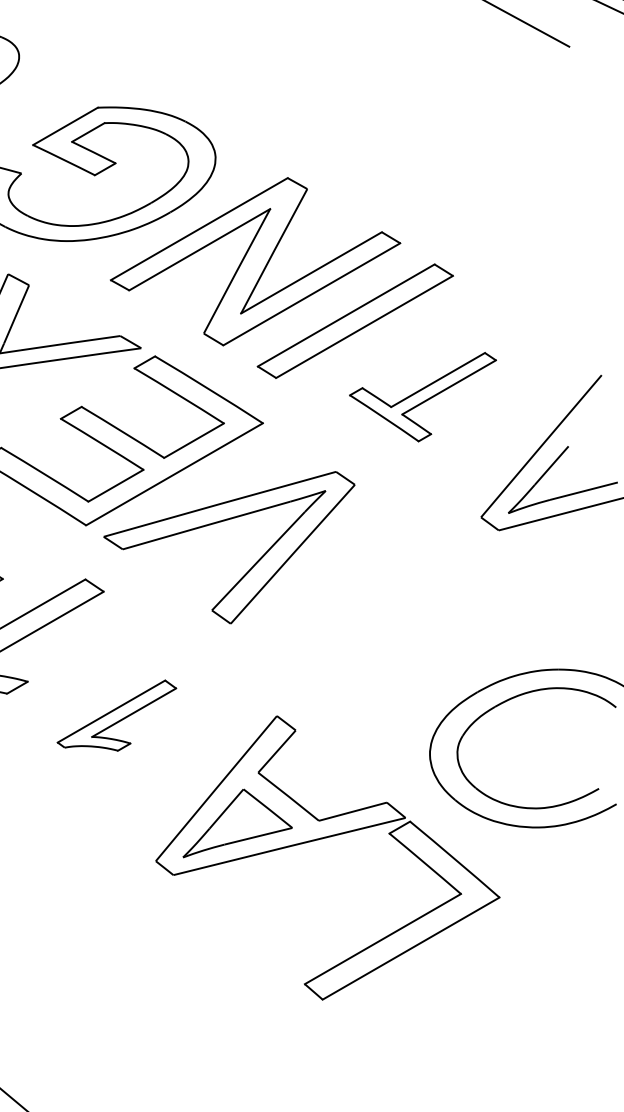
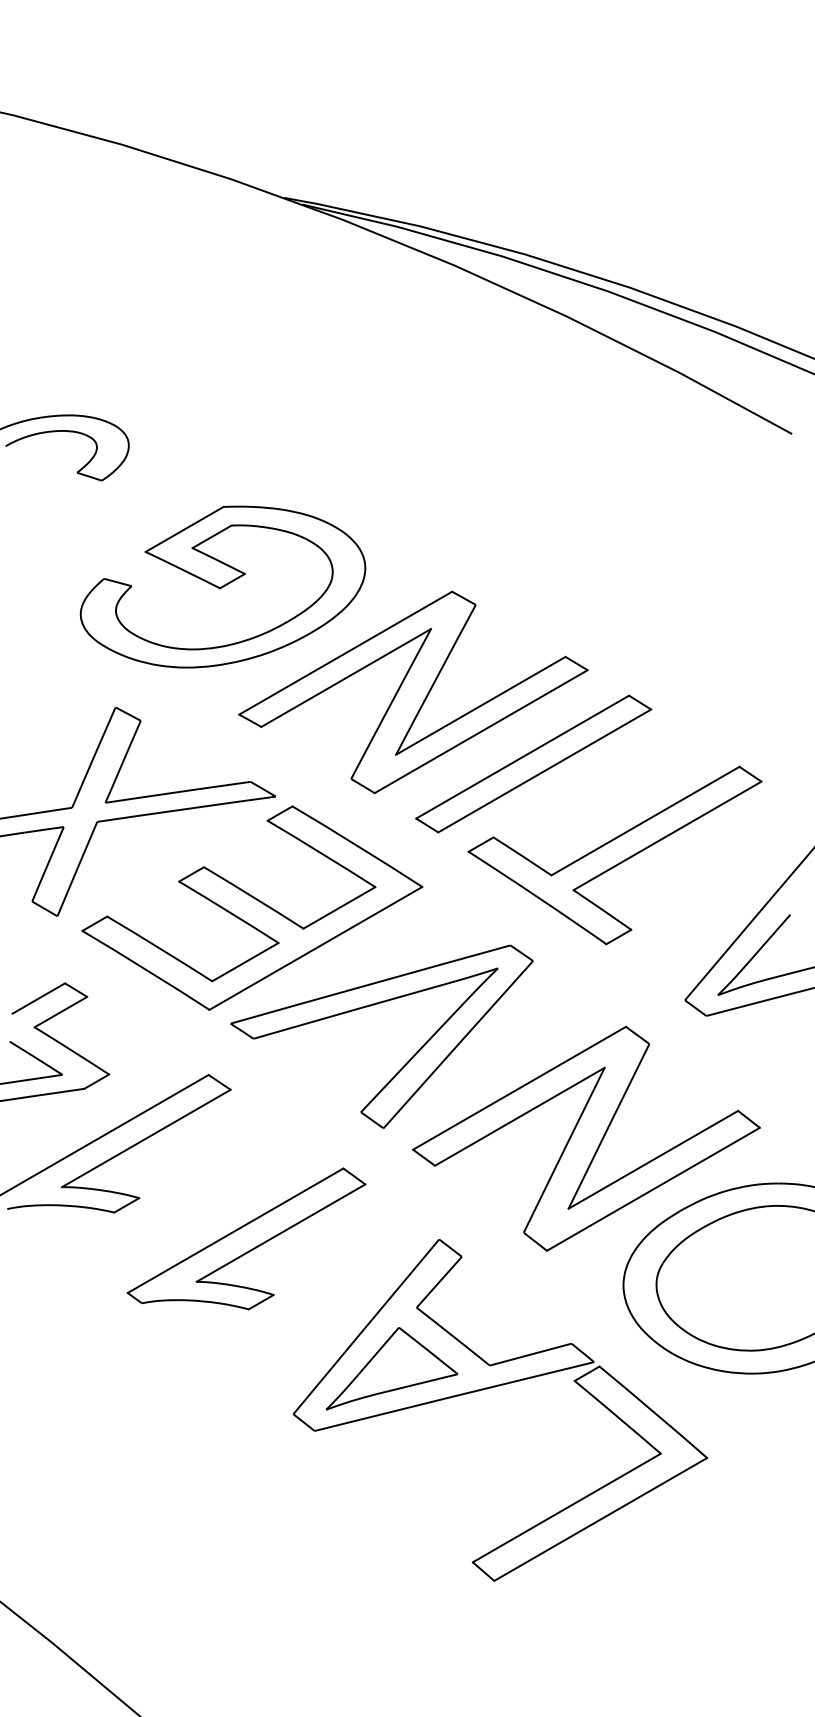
part: (422, 397) -> (614, 855), size x1.67
part: (399, 632) -> (586, 1138), added
part: (116, 715) -> (246, 1238), size x1.67

